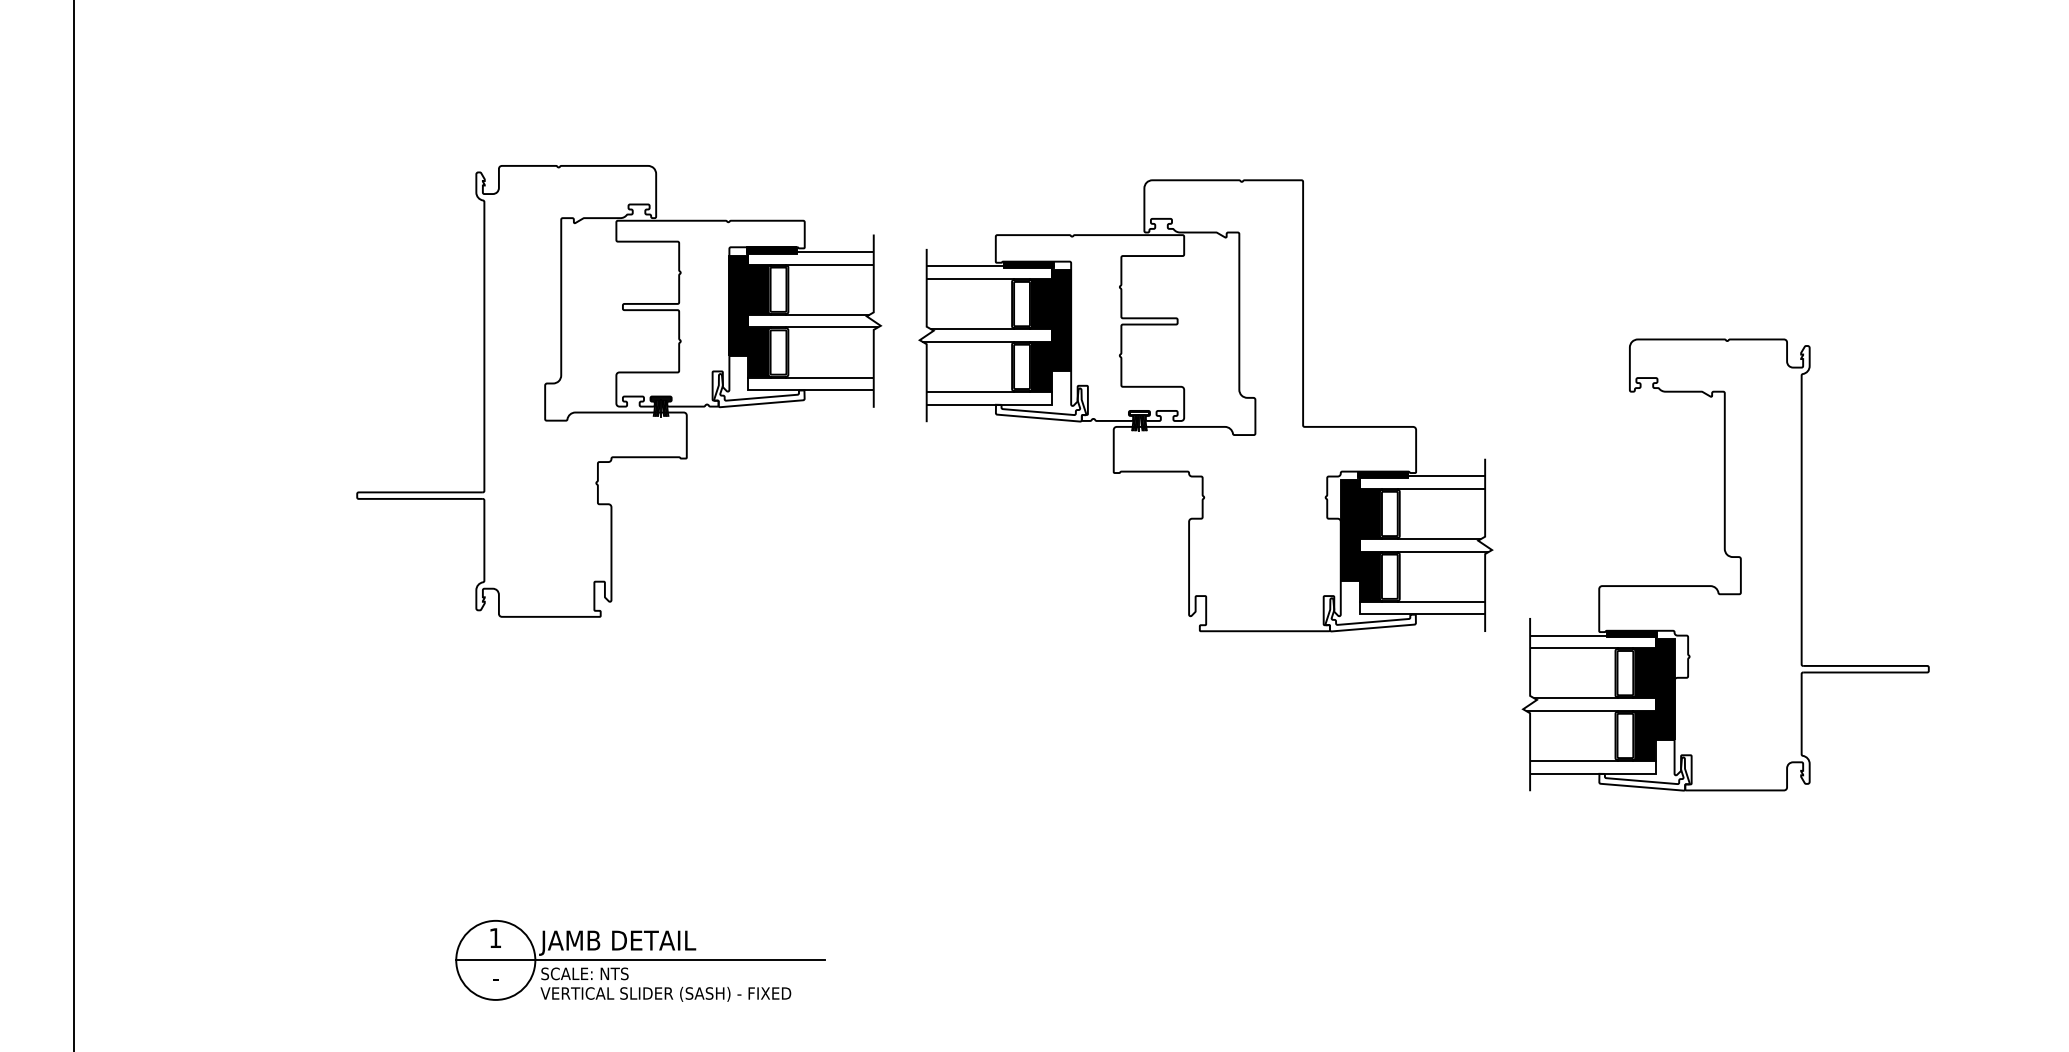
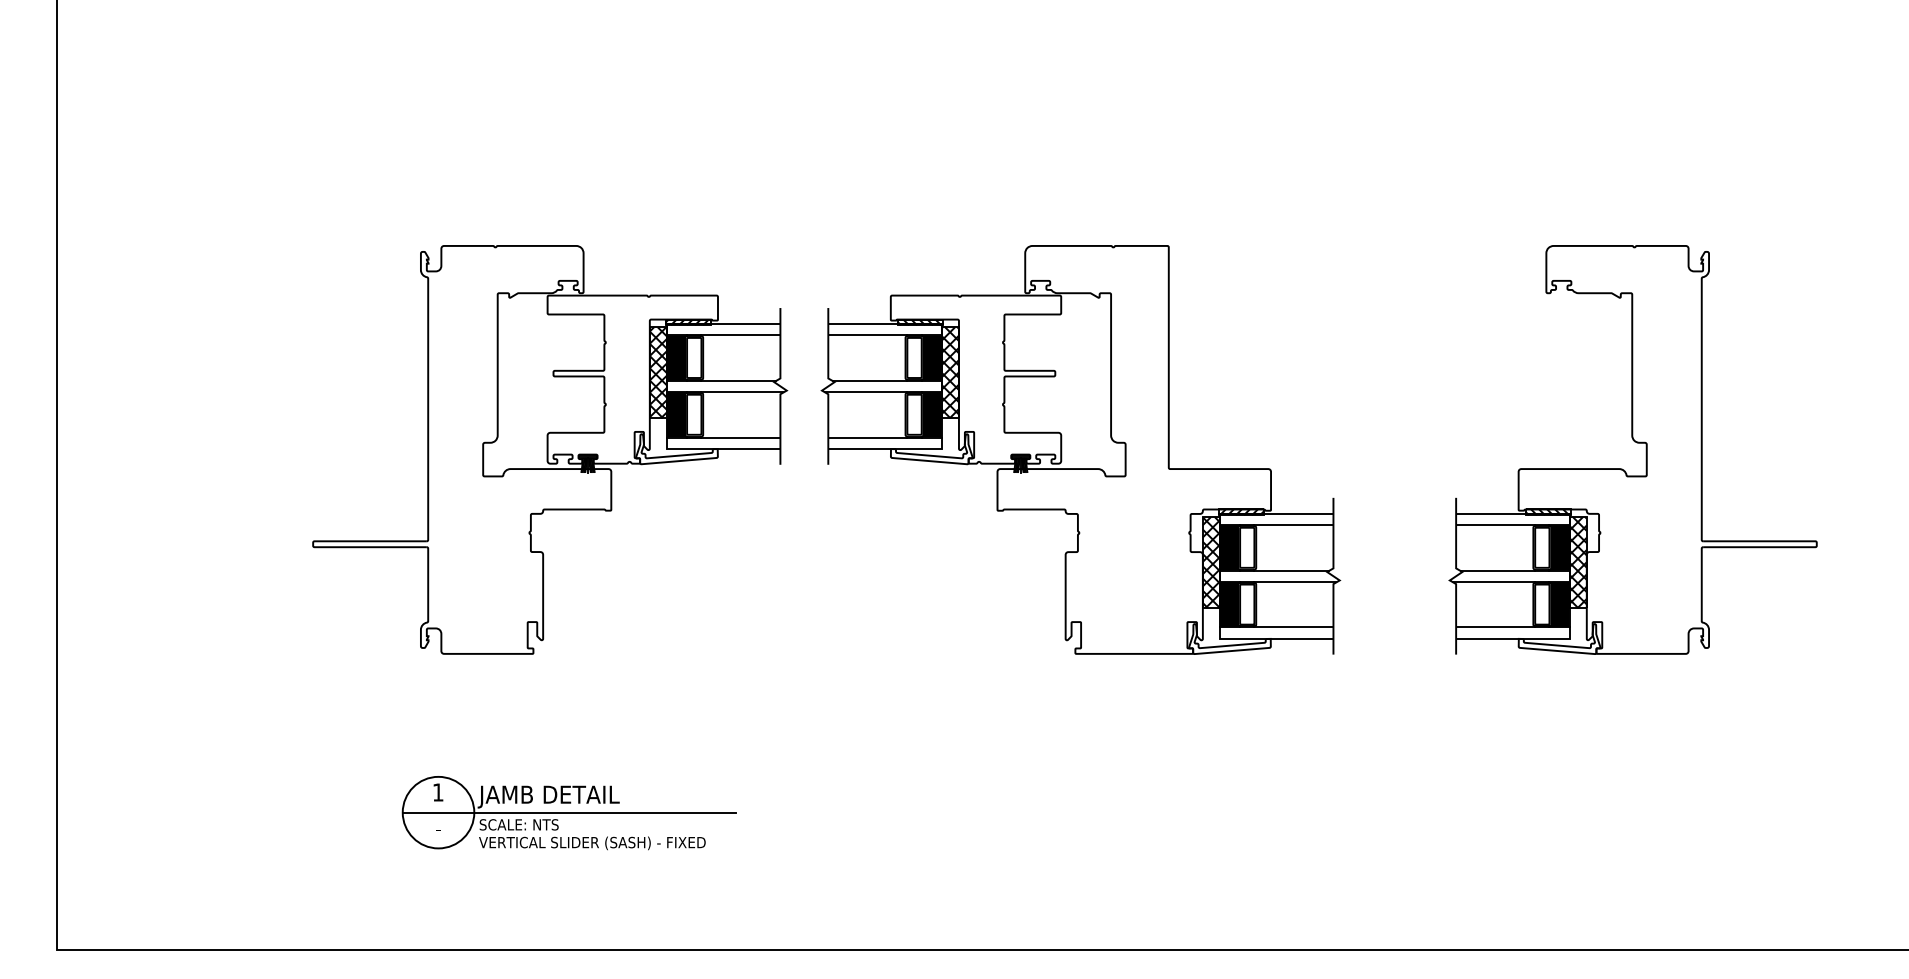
part: (619, 390) -> (550, 449), moved
part: (1205, 405) -> (1080, 449), moved
part: (1727, 556) -> (1634, 442), moved

